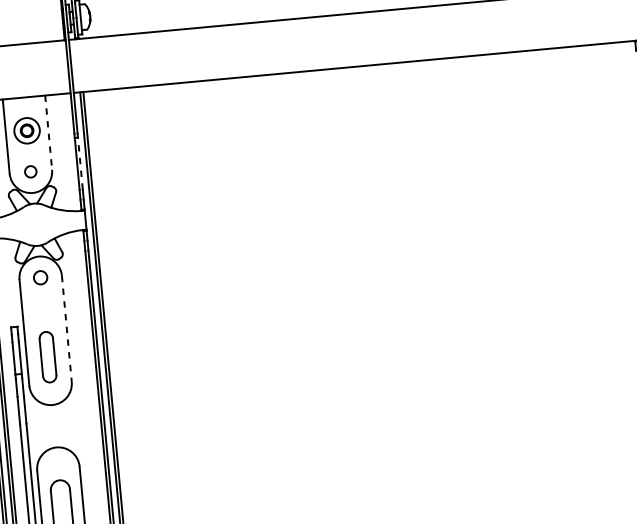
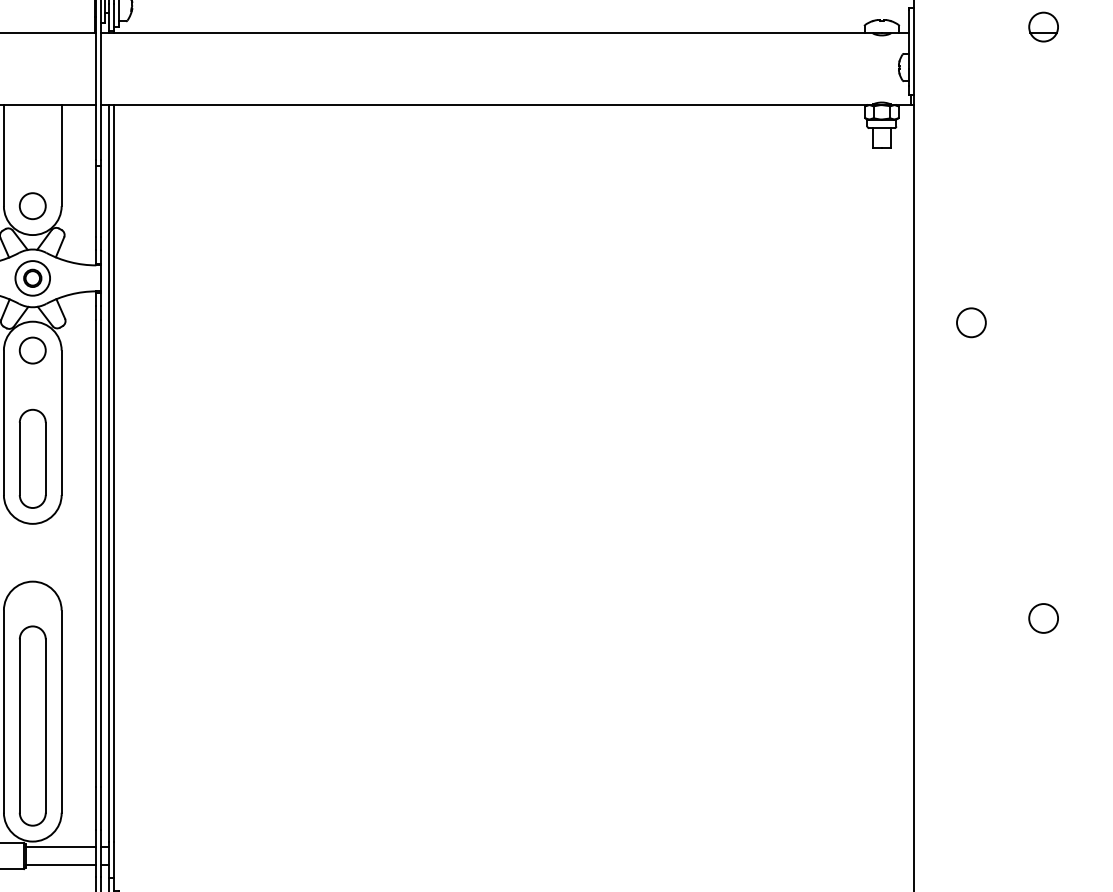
part: (26, 130) -> (32, 278), moved
line: (48, 132) -> (61, 155), dashed -> solid
line: (80, 163) -> (100, 201), dashed -> solid
circle: (30, 172) -> (32, 206), size x1.67
circle: (40, 277) -> (32, 350), size x1.43
line: (66, 329) -> (61, 423), dashed -> solid
part: (47, 357) -> (32, 458), size x1.43

